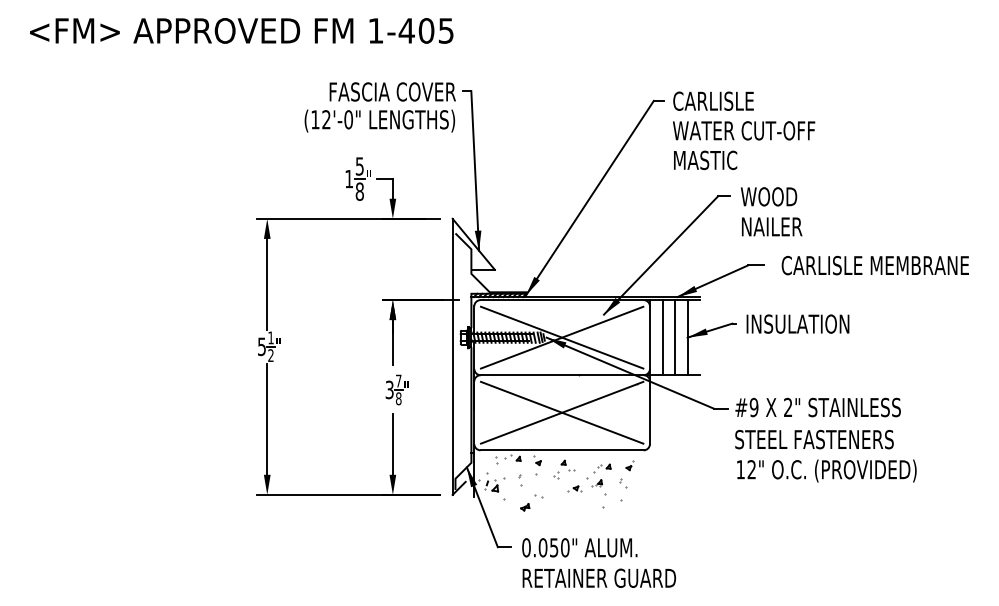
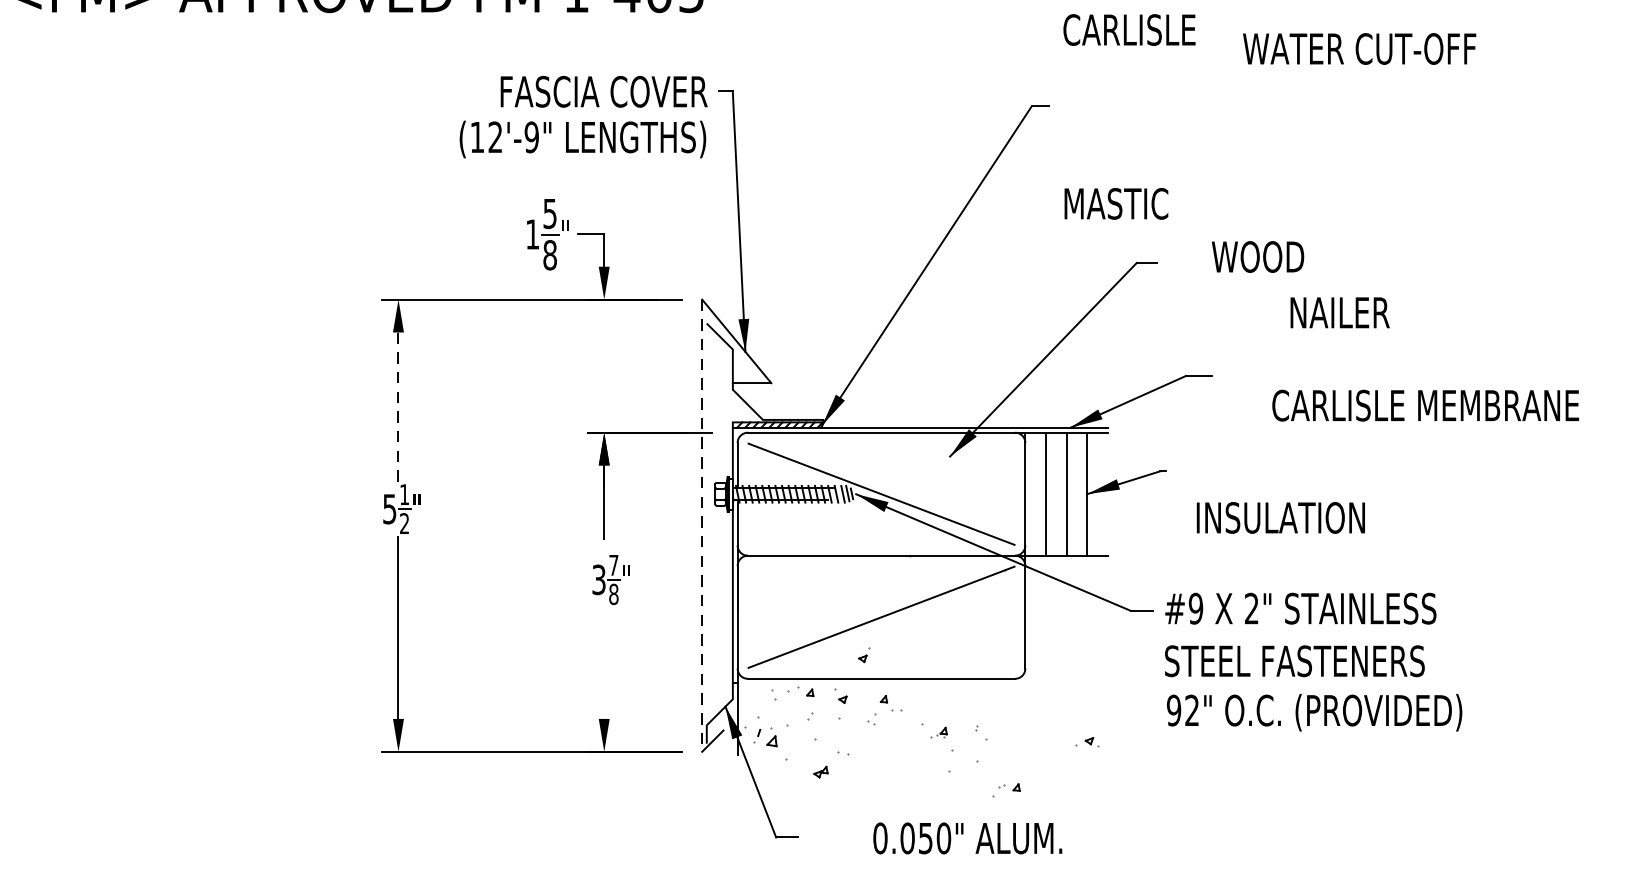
text: (713, 100) -> (1129, 28), moved
text: (348, 119) -> (531, 136), (12'-0" -> (12'-9"
text: (744, 130) -> (1360, 48), moved
text: (769, 196) -> (1258, 256), moved
text: (772, 226) -> (1340, 312), moved
text: (874, 265) -> (1424, 405), moved
line: (267, 284) -> (398, 407), solid -> dashed
text: (797, 323) -> (1280, 516), moved
line: (561, 337) -> (880, 493), removed
line: (452, 357) -> (701, 526), solid -> dashed
line: (561, 412) -> (880, 616), removed
line: (392, 444) -> (603, 669), removed
part: (629, 465) -> (864, 654), moved
part: (602, 468) -> (1006, 790), moved
text: (740, 469) -> (1173, 710), 12" -> 92"
part: (520, 480) -> (813, 728), size x1.6
part: (574, 488) -> (1086, 741), moved
text: (579, 547) -> (967, 837), moved

